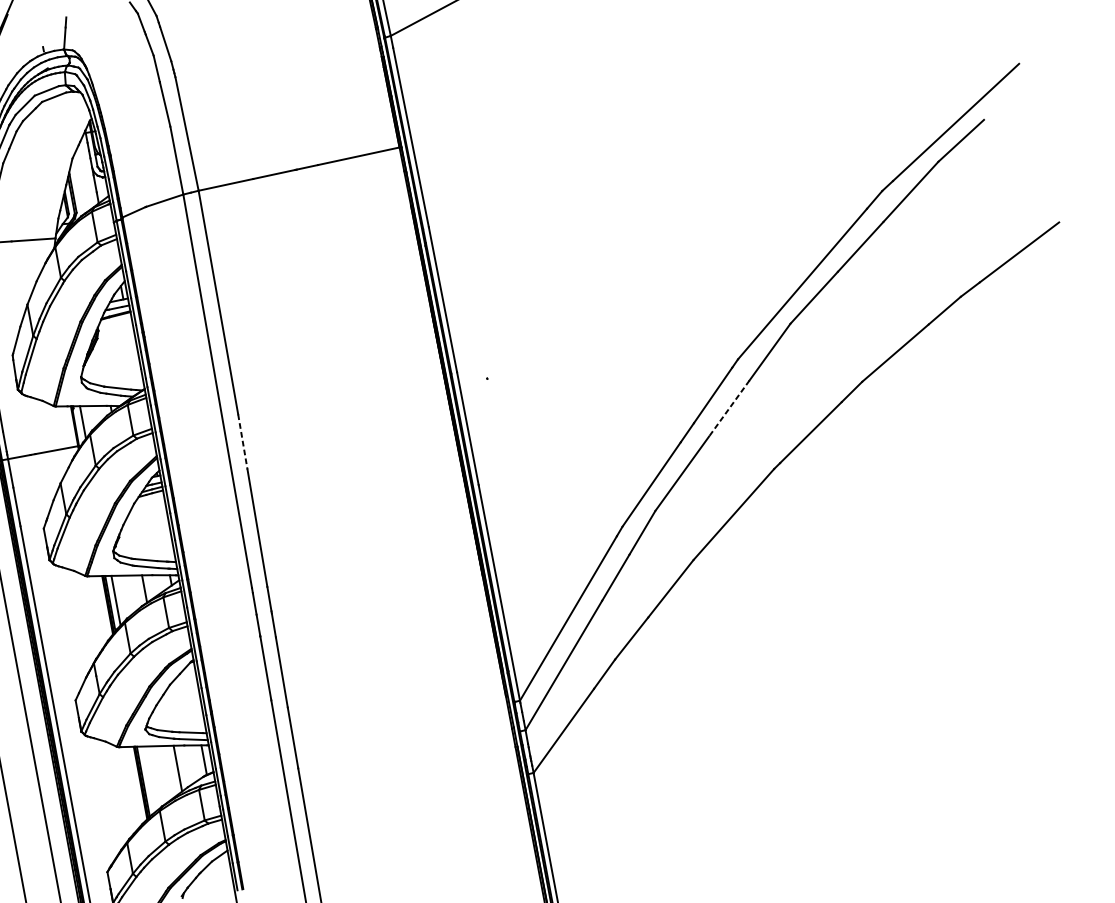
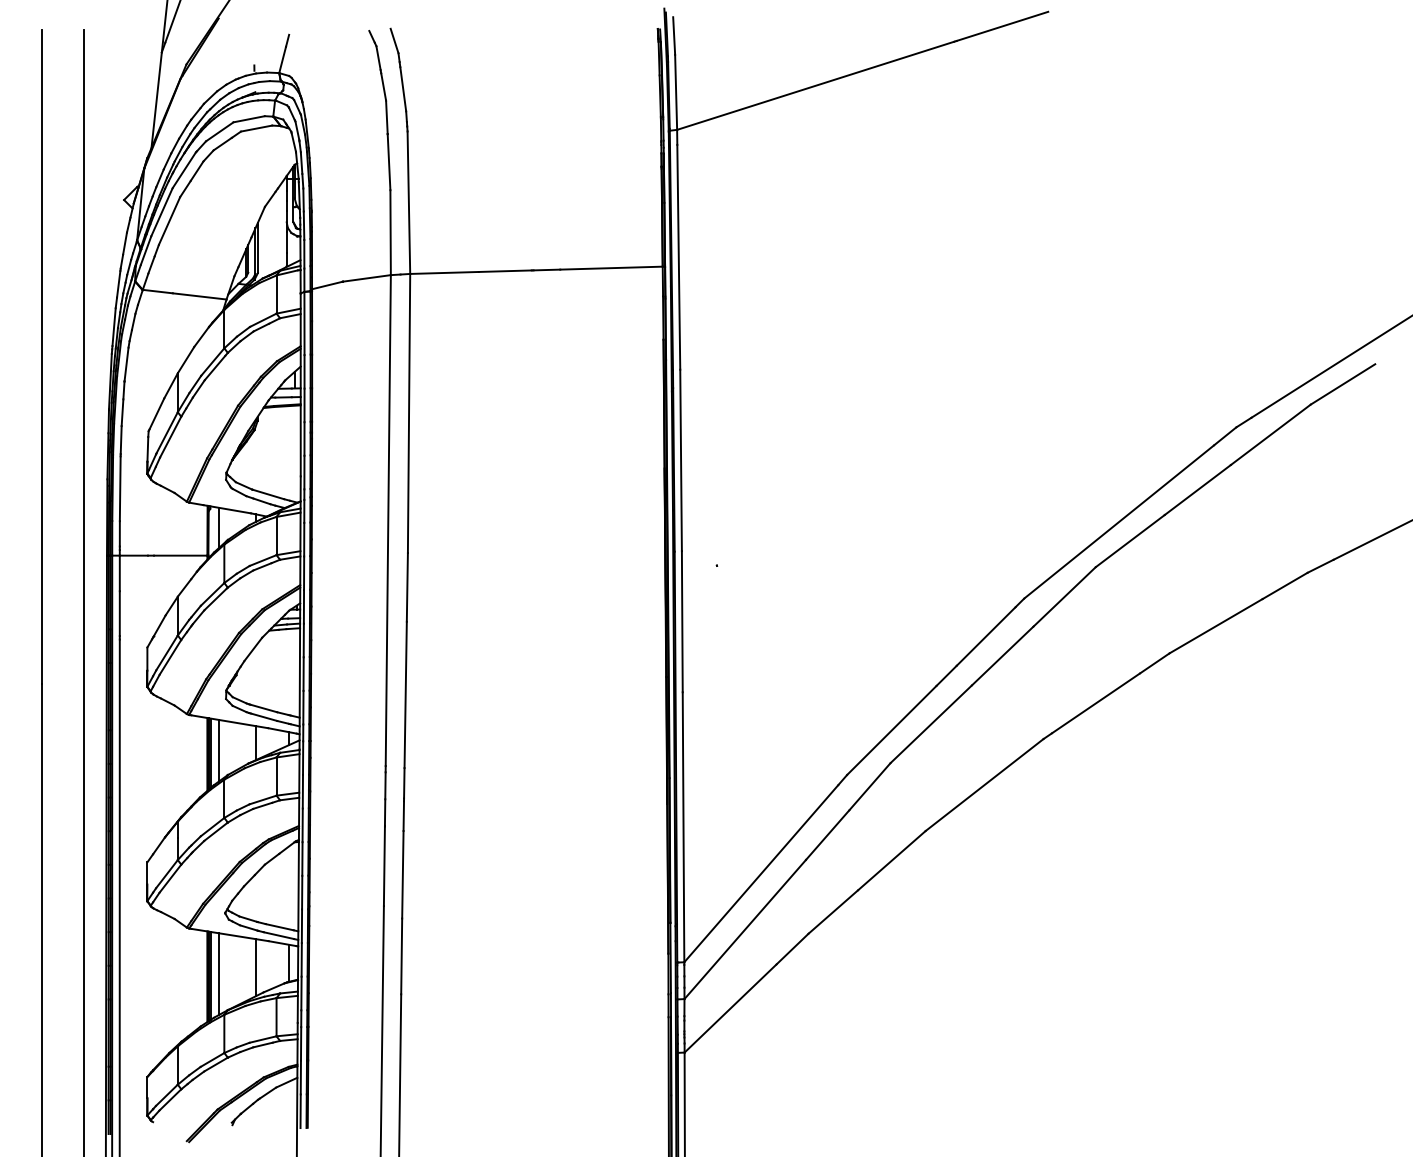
line: (729, 408) -> (1002, 656), dashed -> solid
line: (242, 441) -> (407, 587), dashed -> solid
line: (149, 779) -> (218, 974), added

